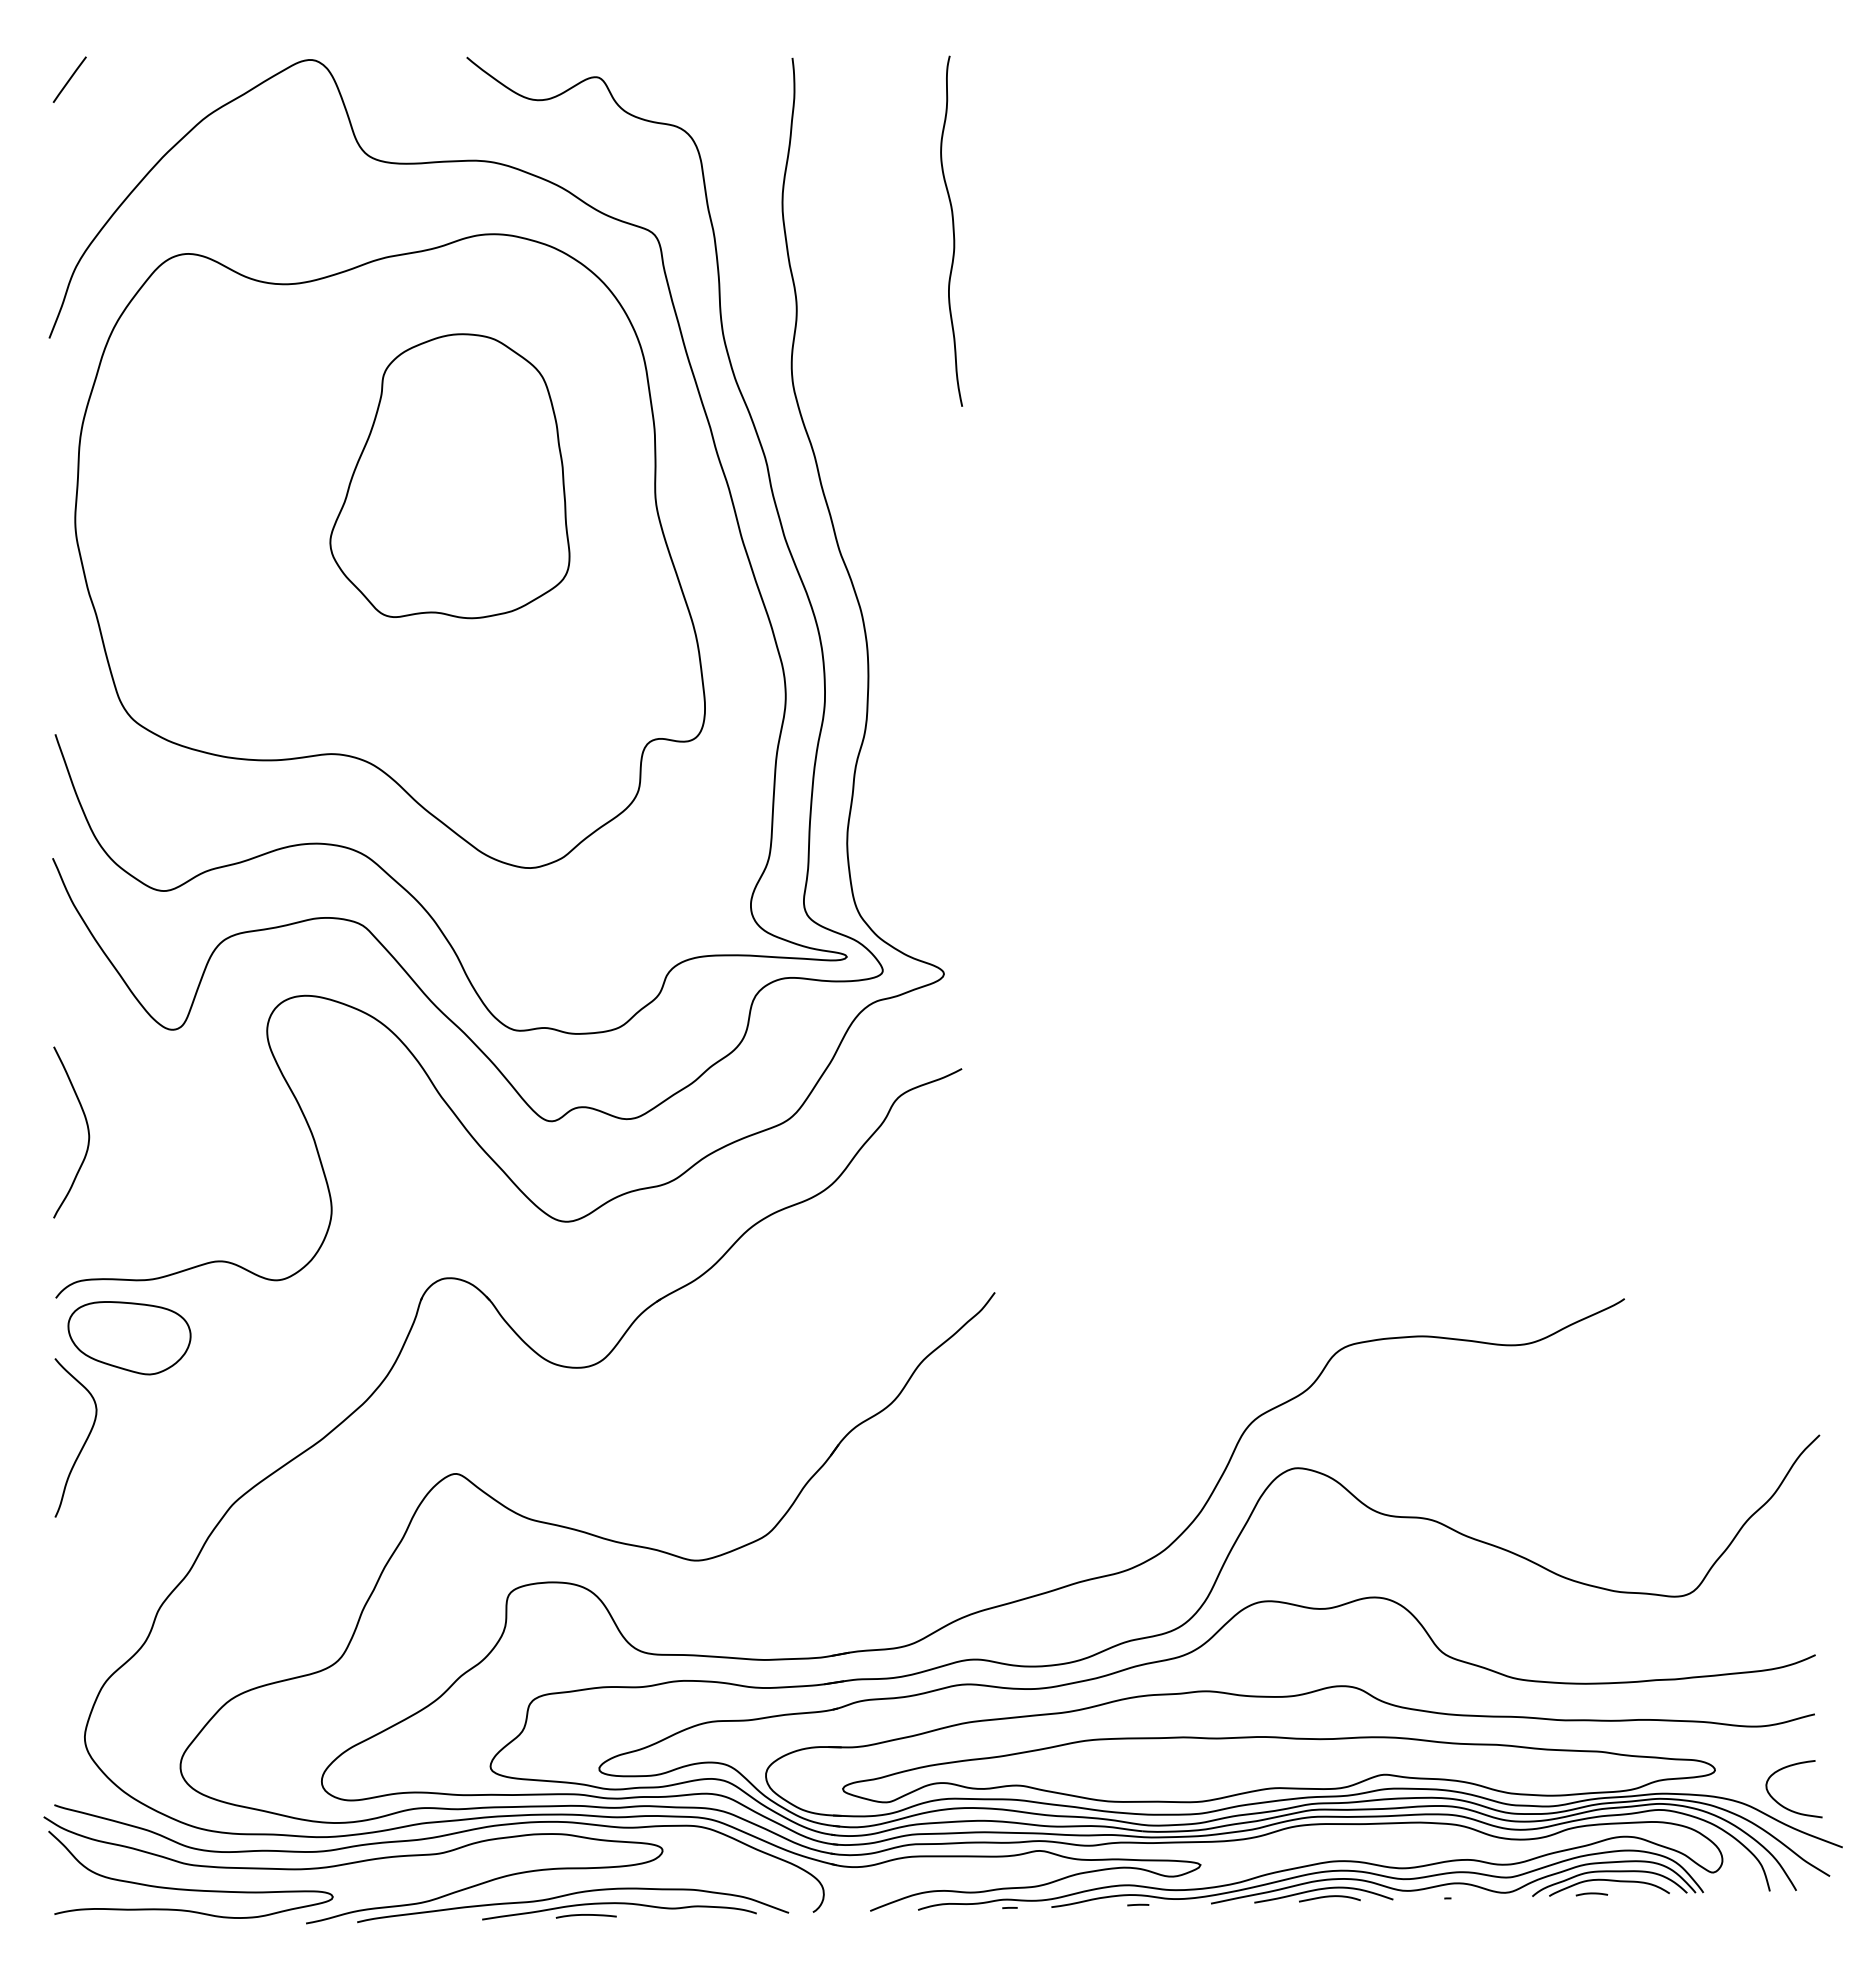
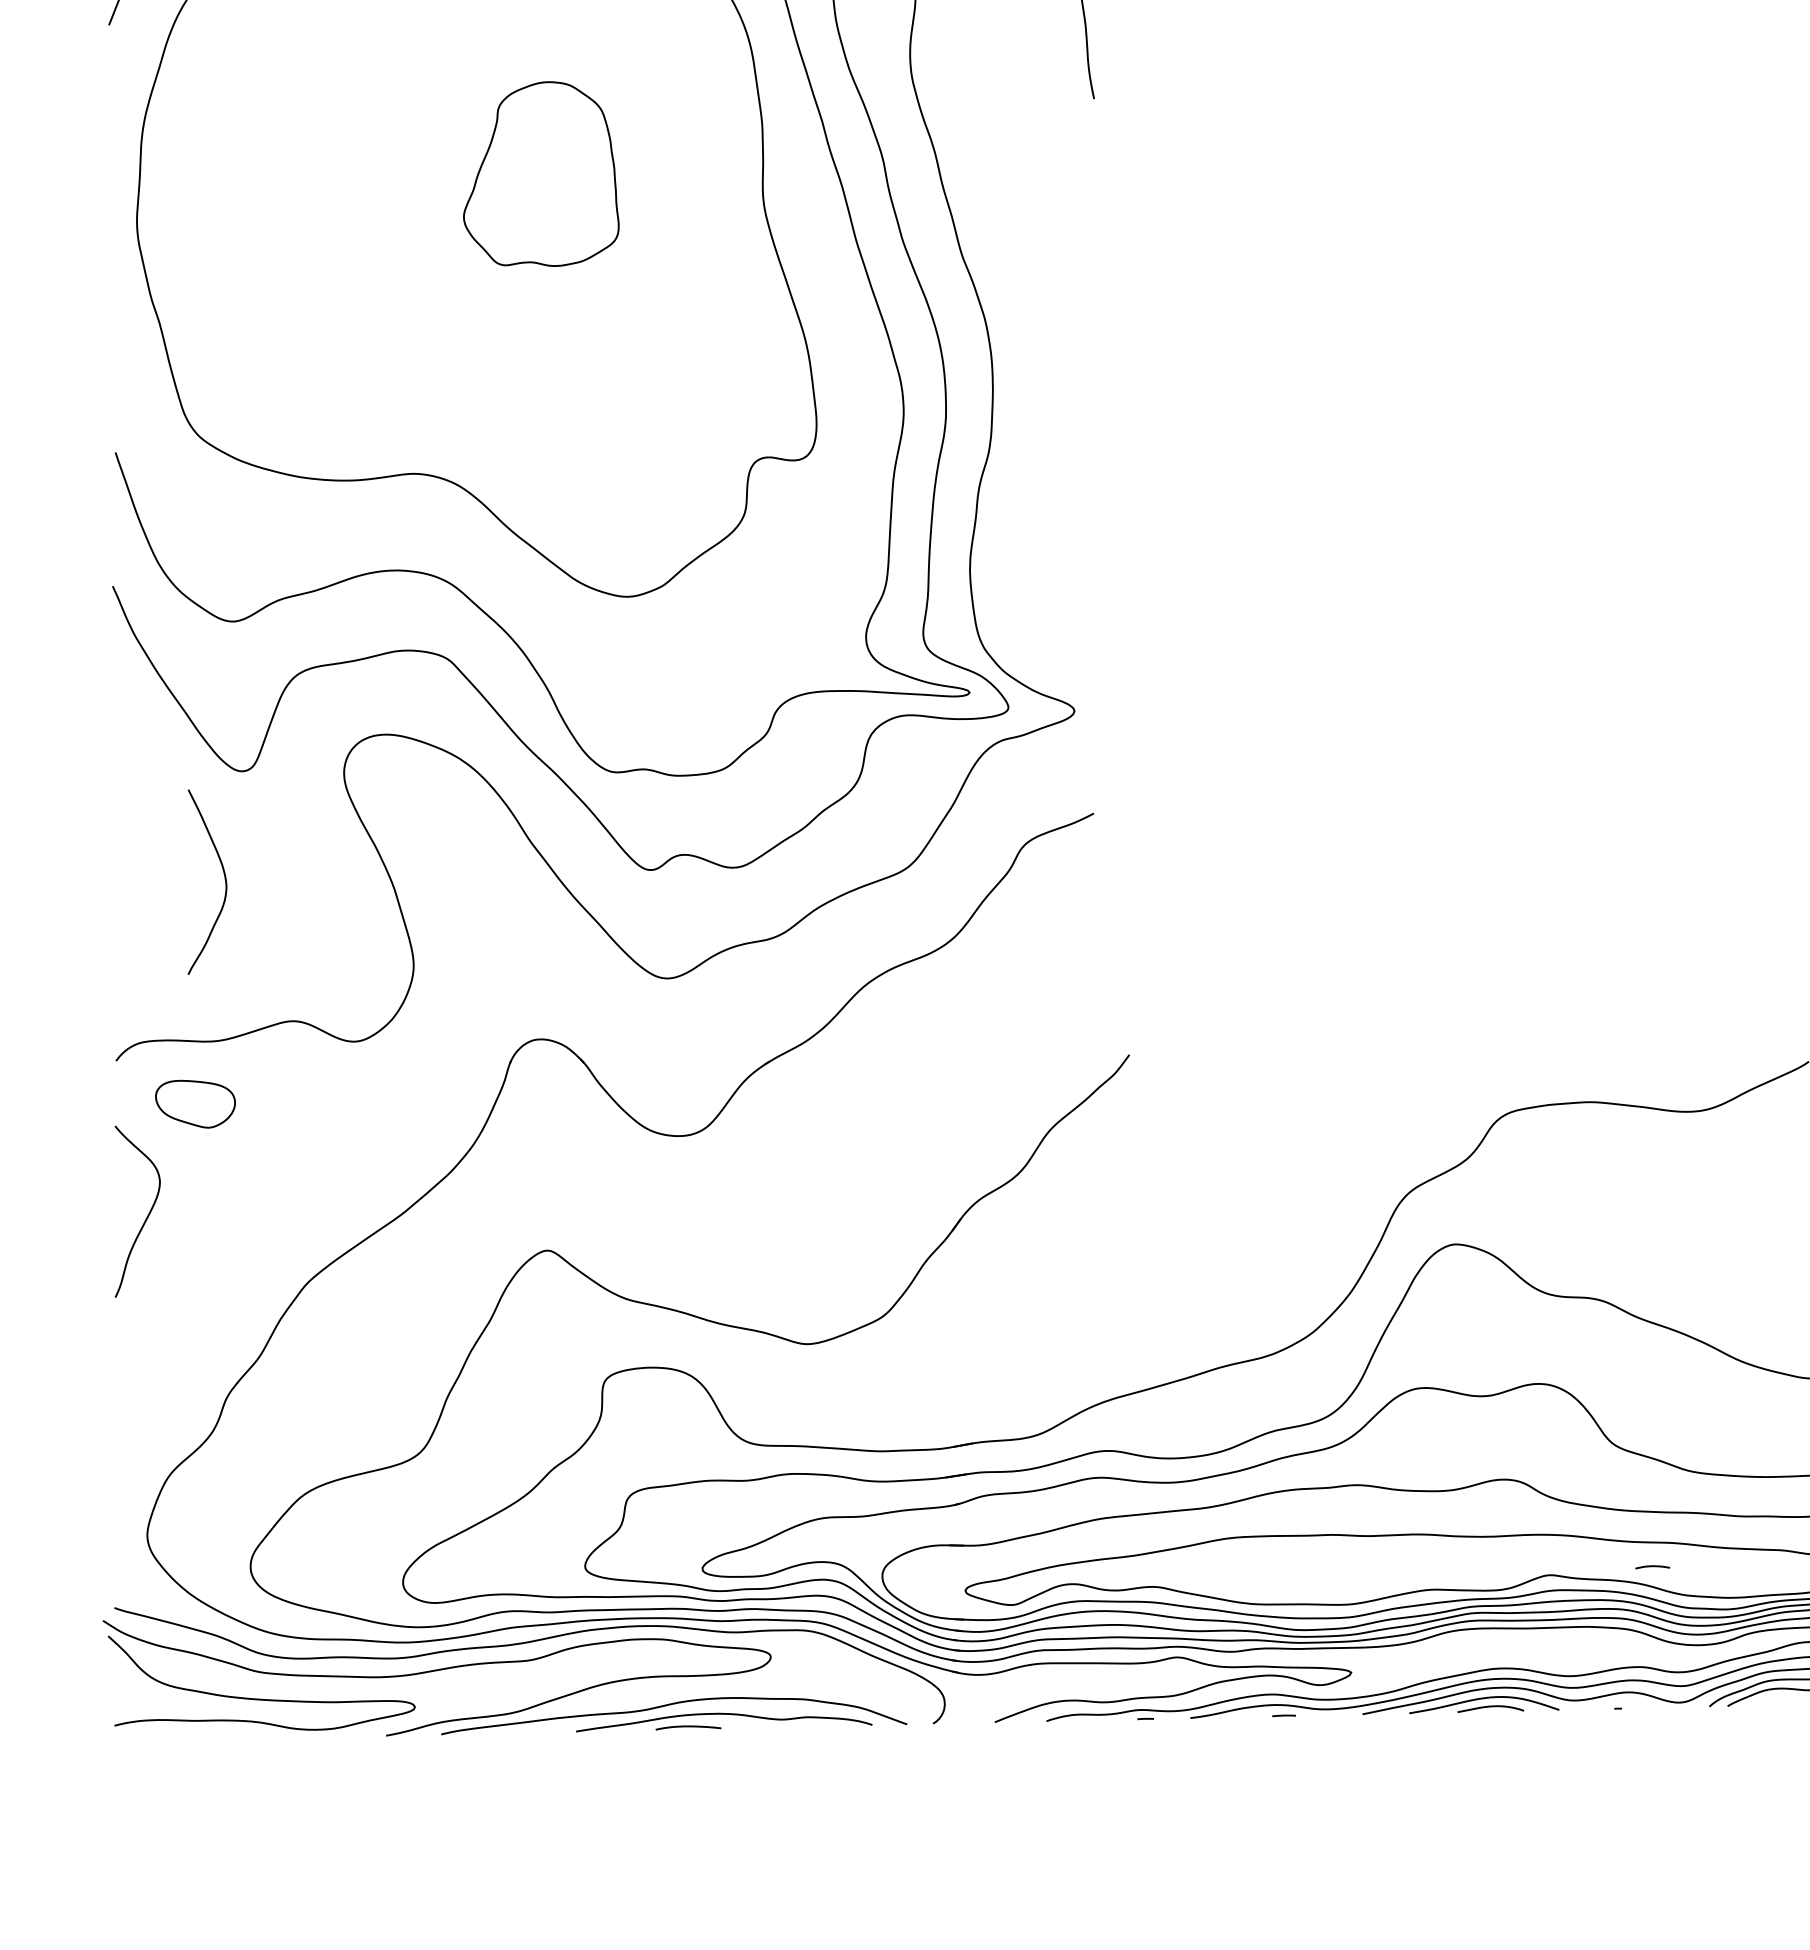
part: (449, 476) -> (540, 174), size x0.6
curve: (87, 1131) -> (224, 881), moved
part: (129, 1338) -> (195, 1104), size x0.6
curve: (1591, 1894) -> (1652, 1567), moved

